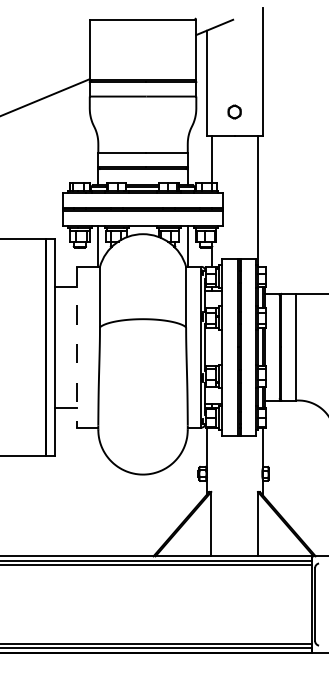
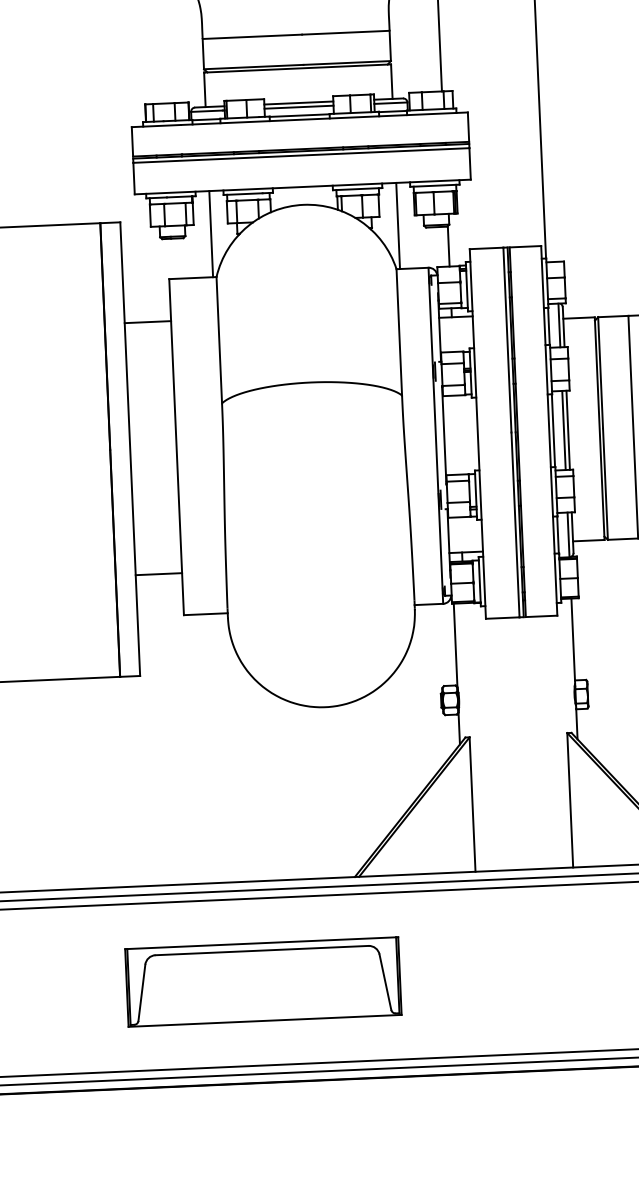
line: (77, 347) -> (176, 447), dashed -> solid
part: (107, 604) -> (263, 981), added

